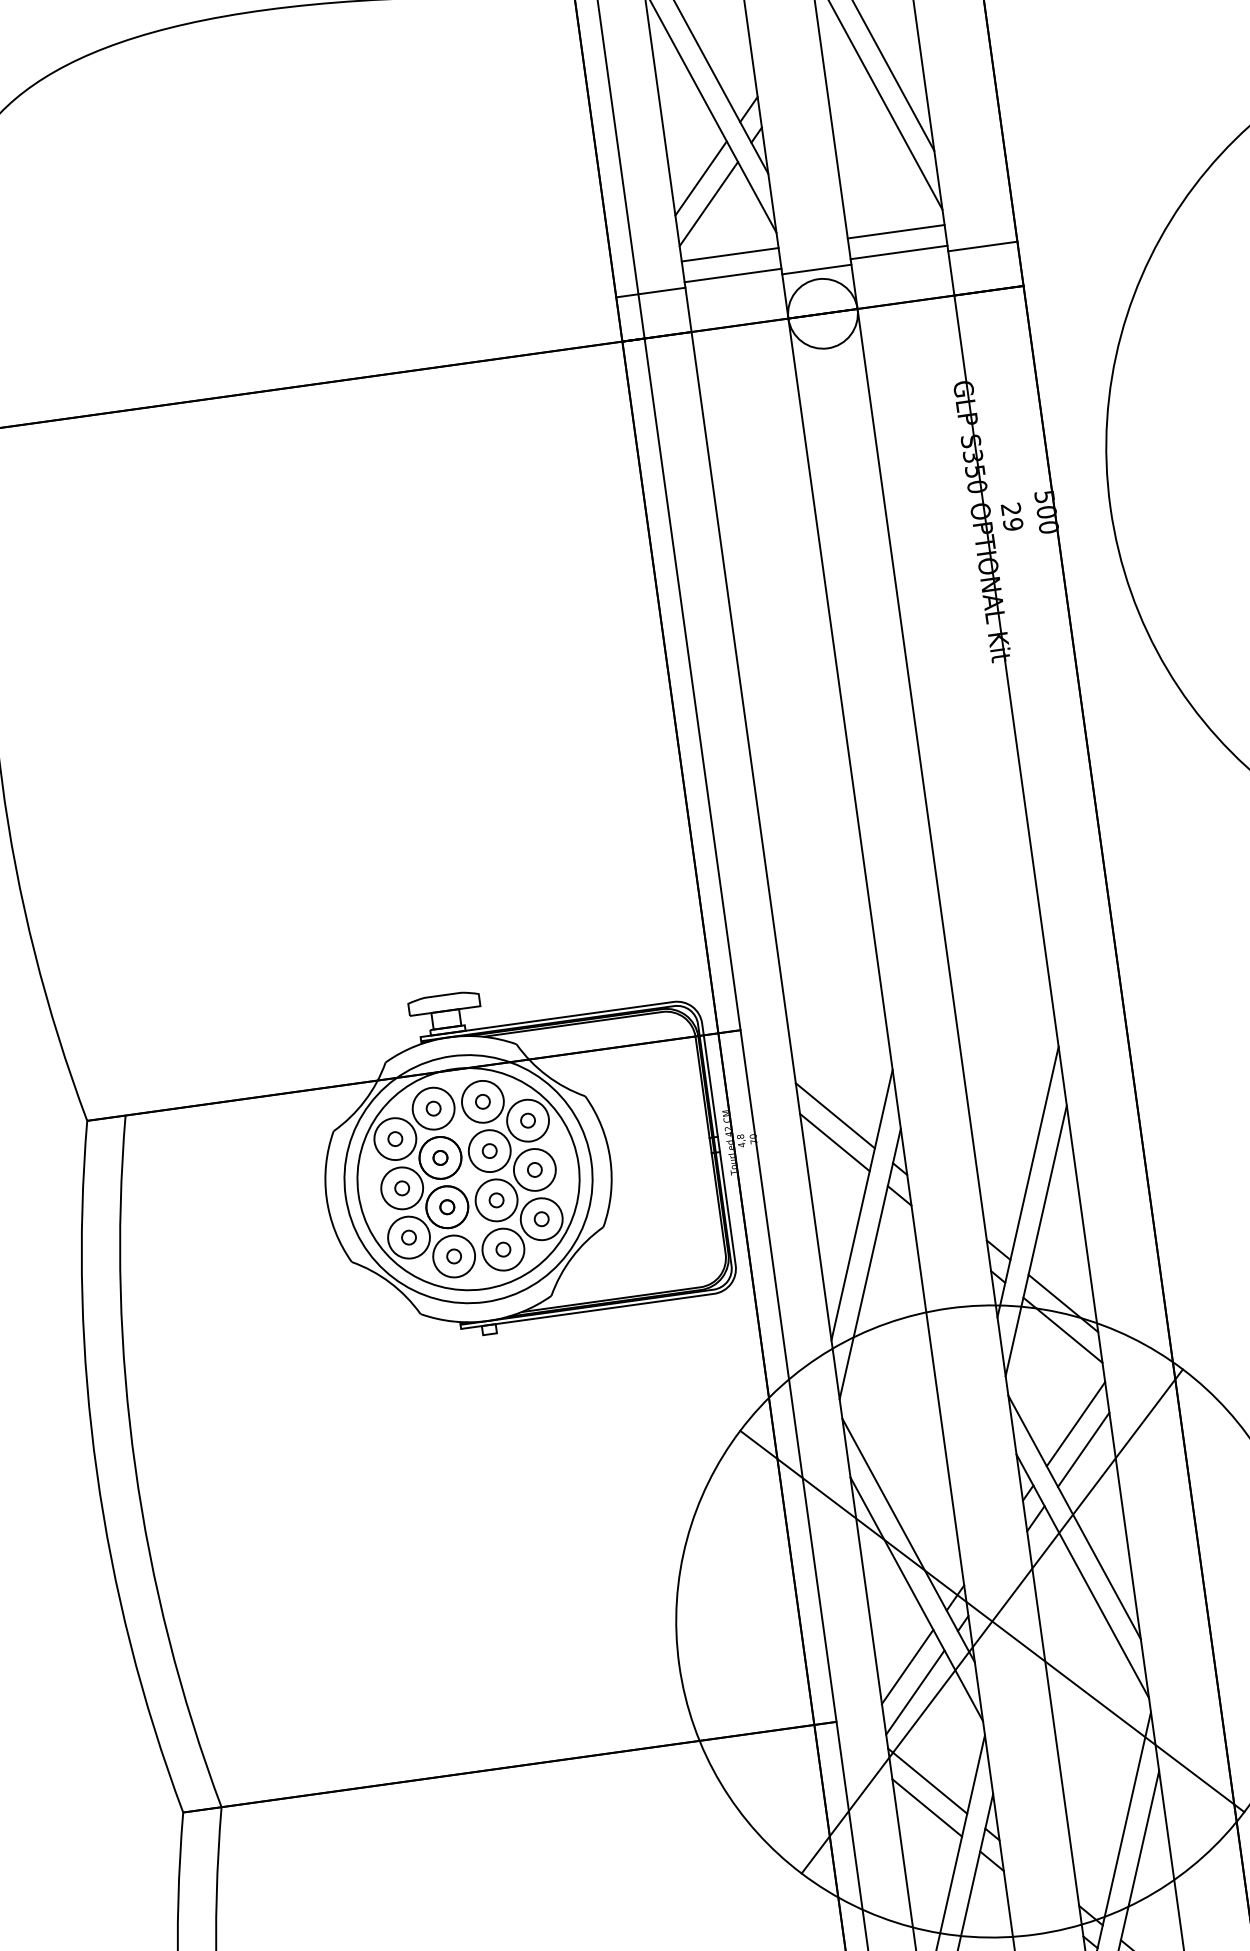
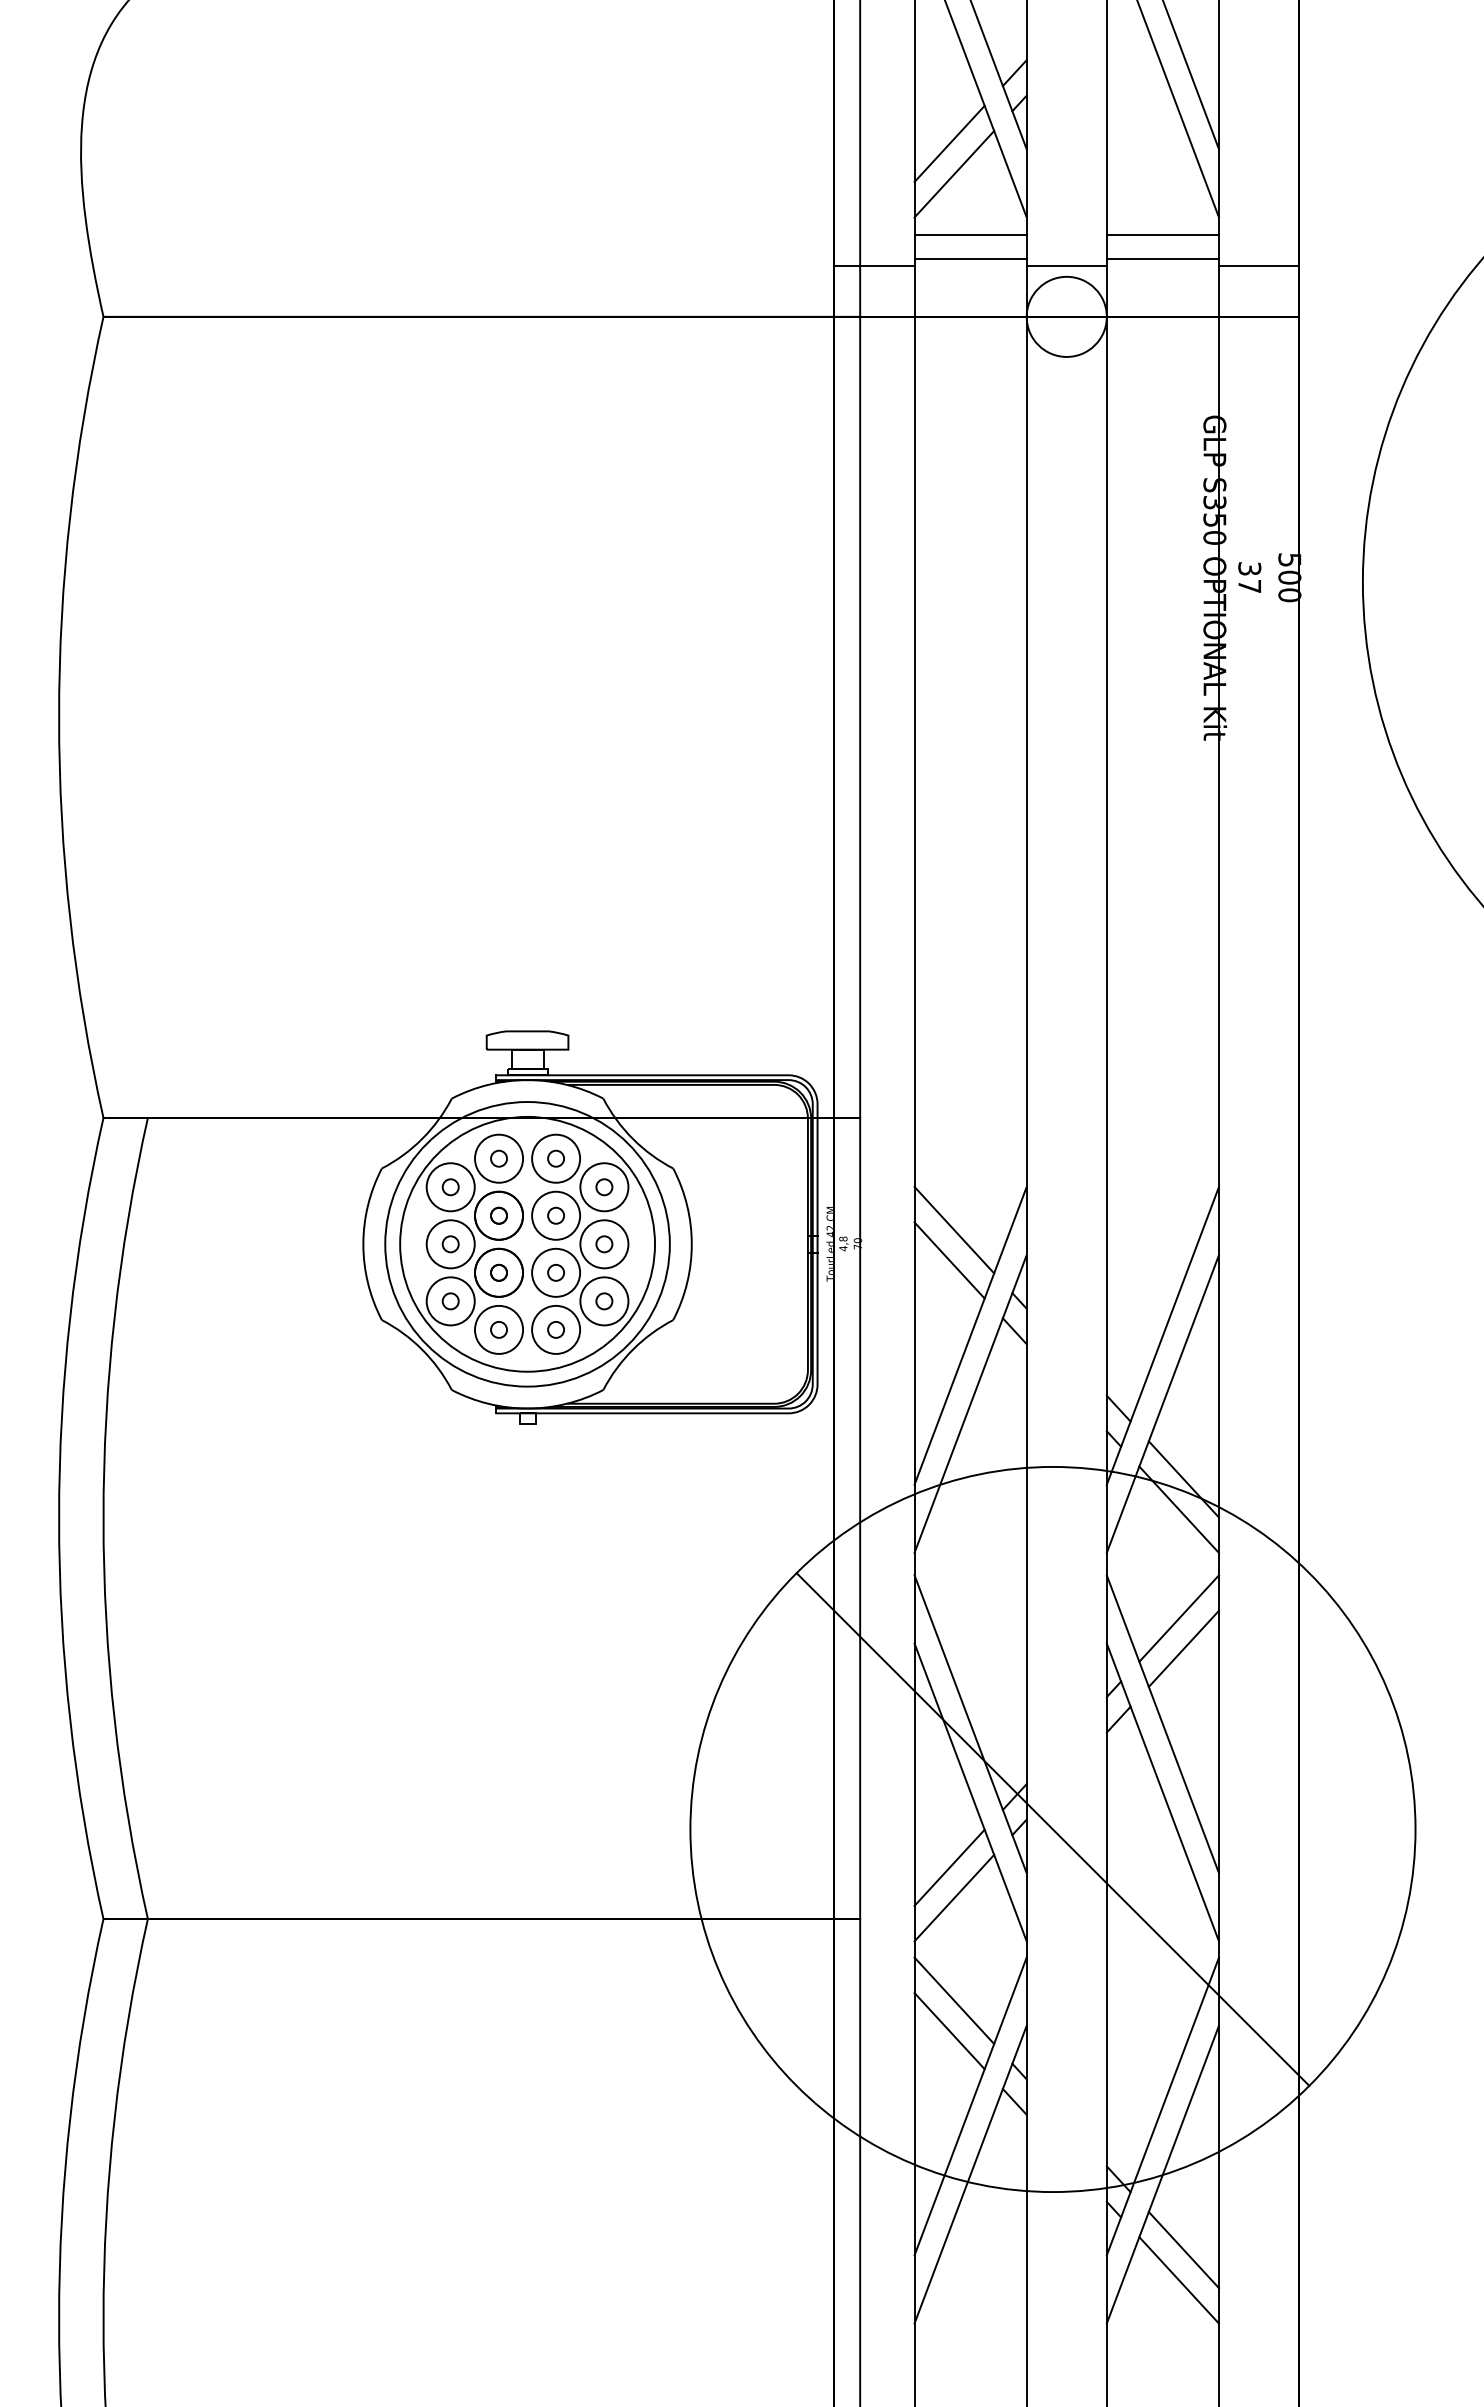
text: (1011, 516) -> (1249, 577), 29 -> 37
line: (991, 1621) -> (1052, 1829), removed

